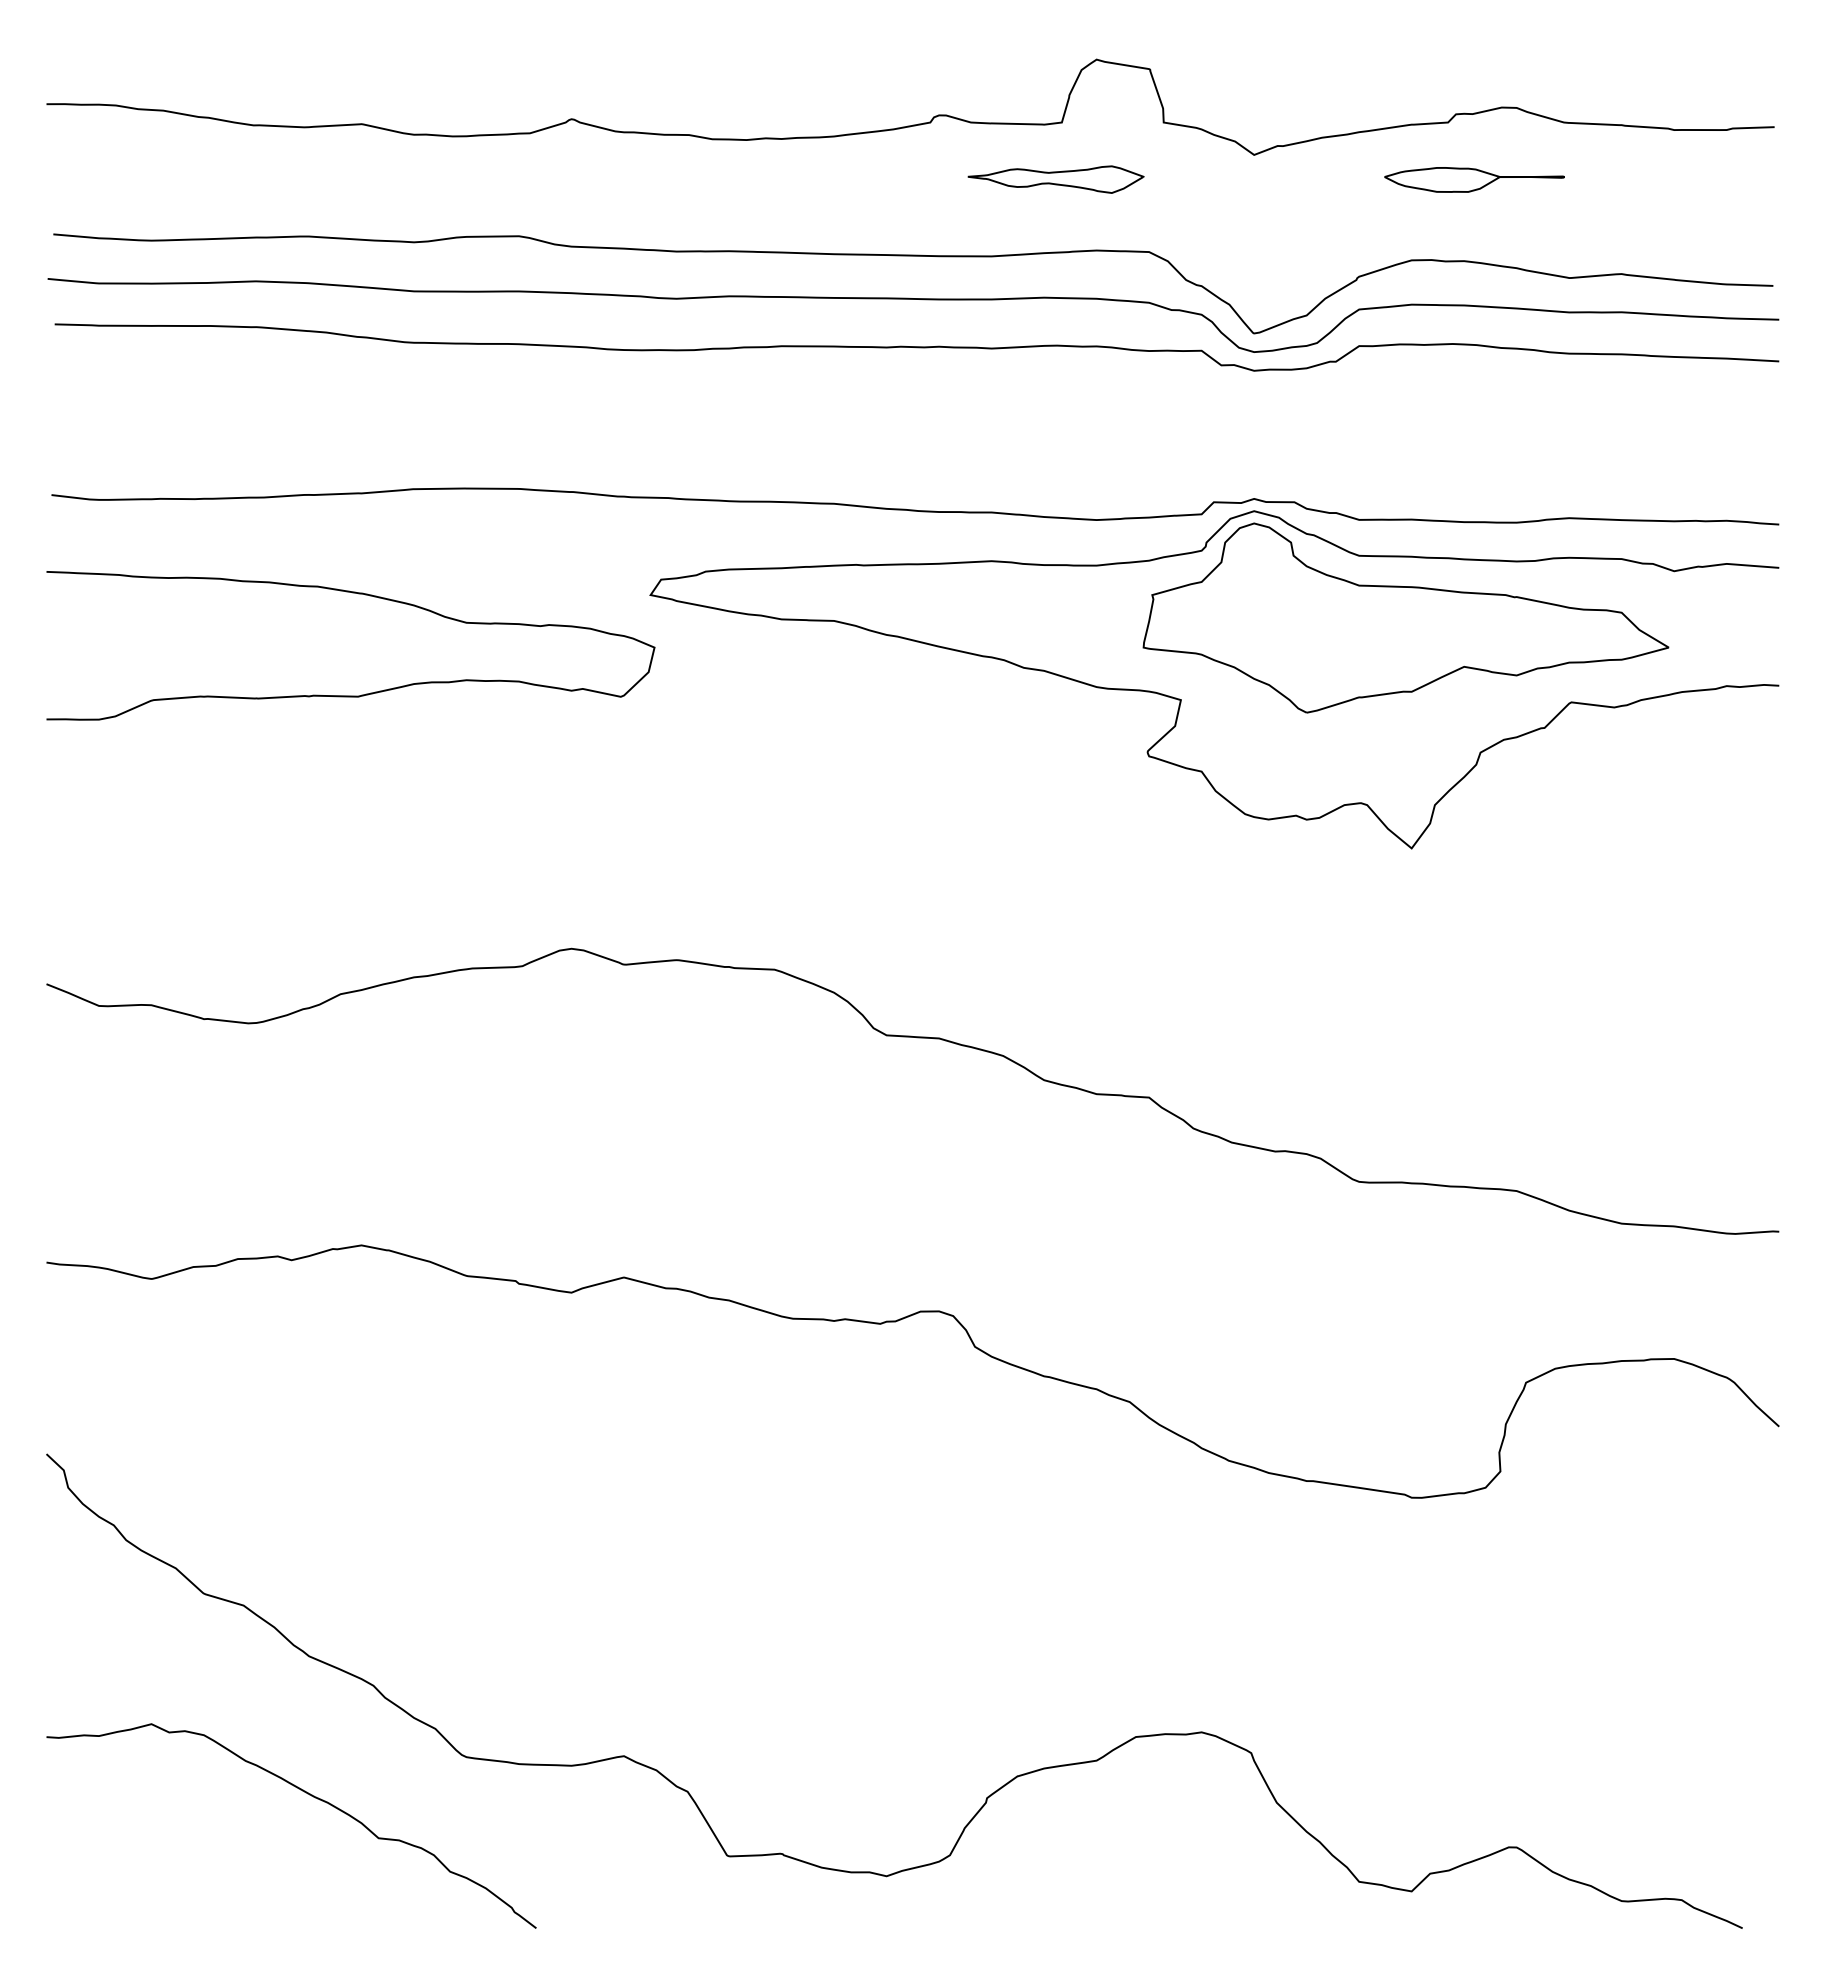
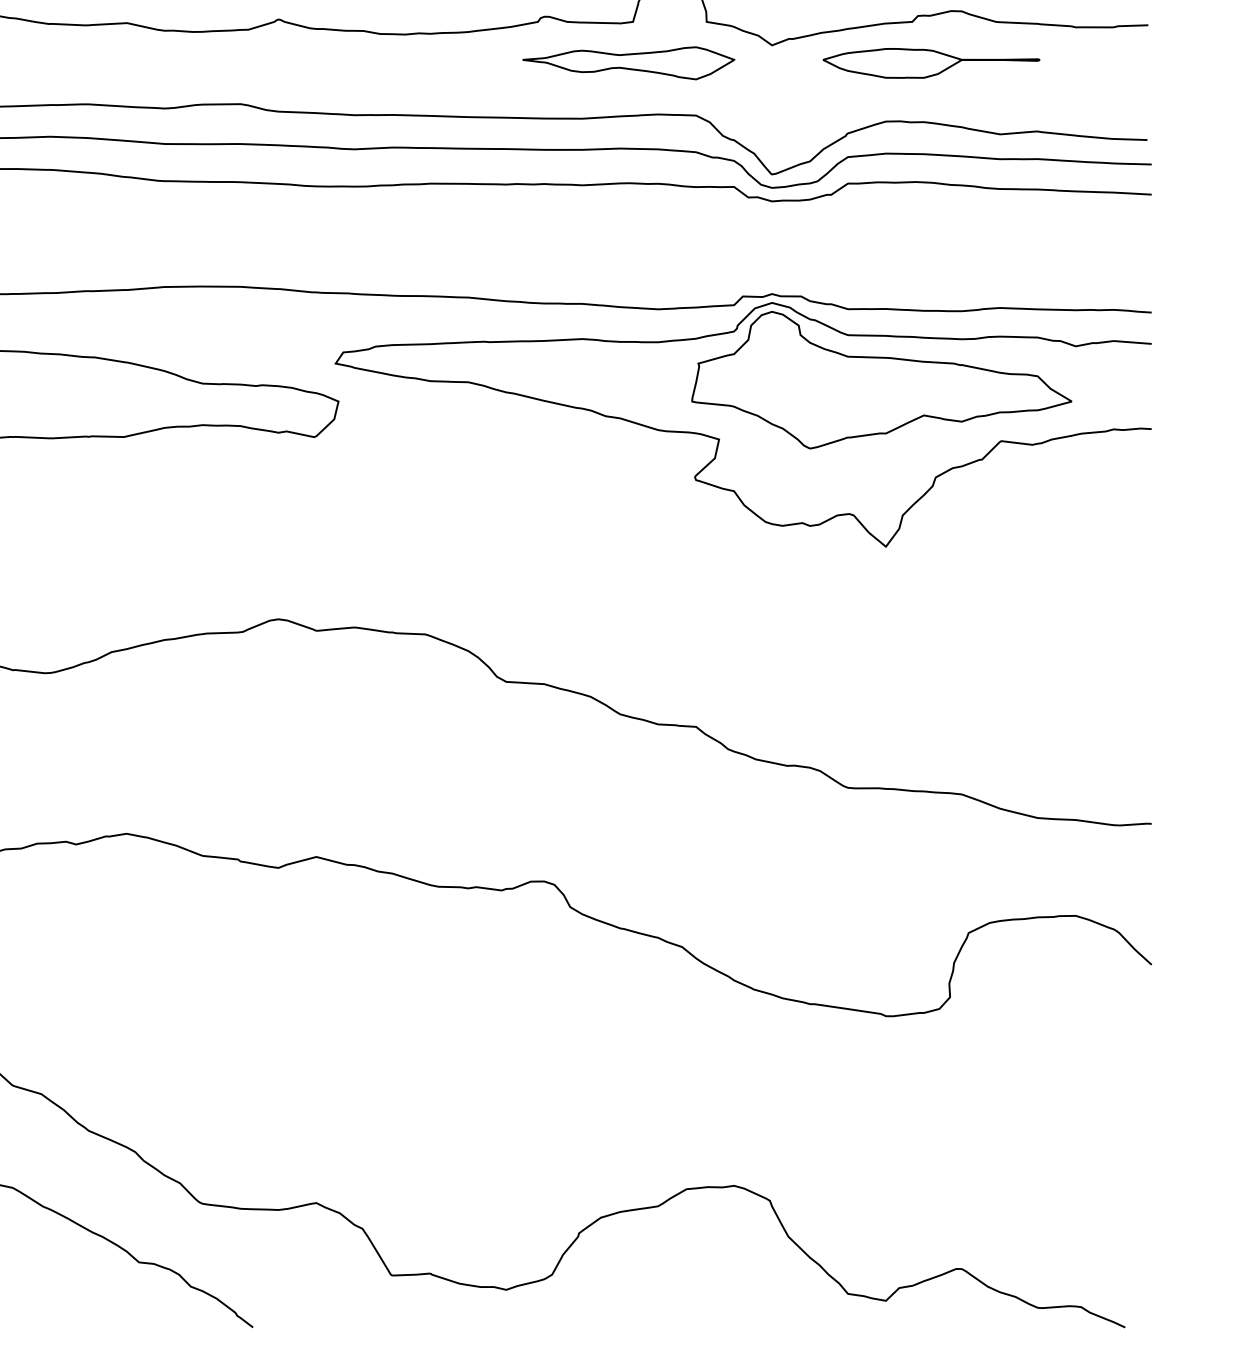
part: (1055, 179) -> (628, 63), size x1.67
part: (1474, 179) -> (931, 63), size x1.67

